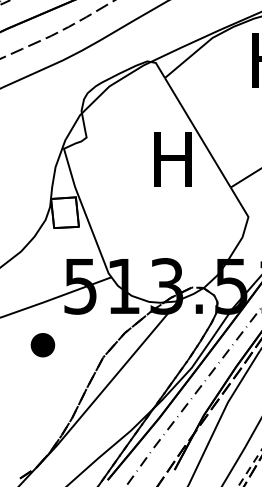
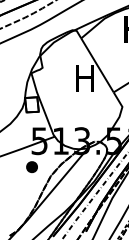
part: (41, 345) -> (31, 167), moved

